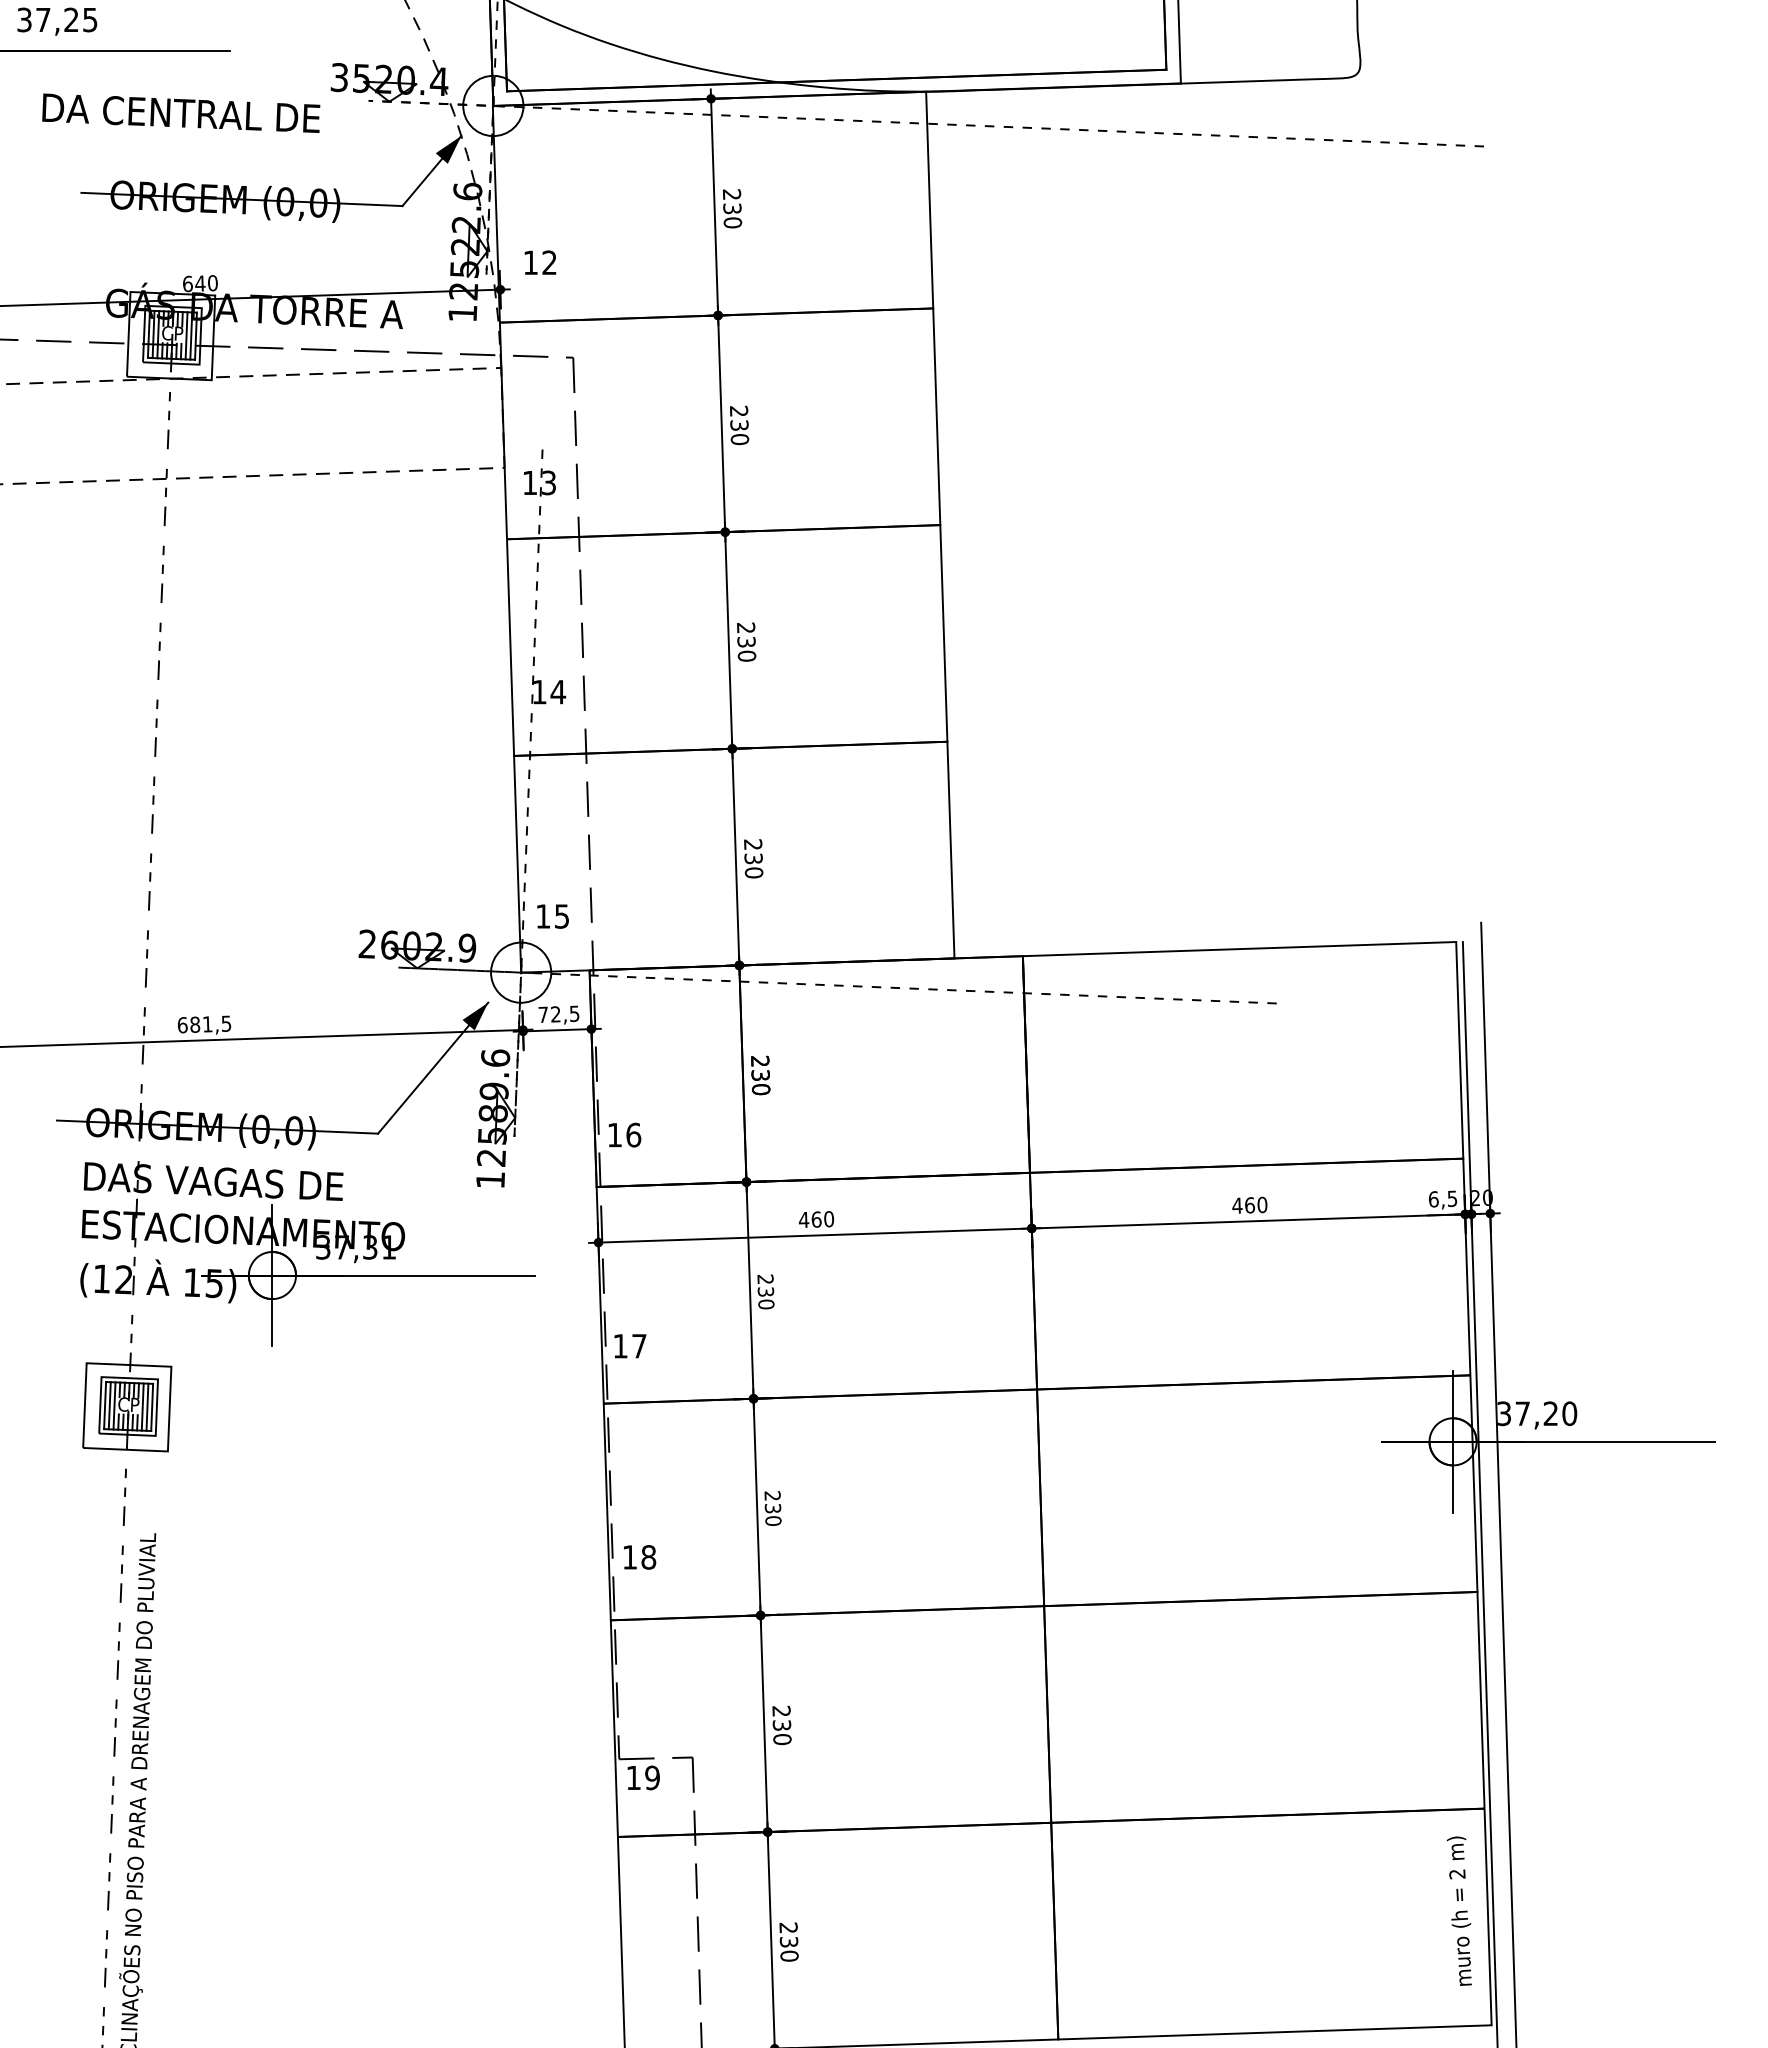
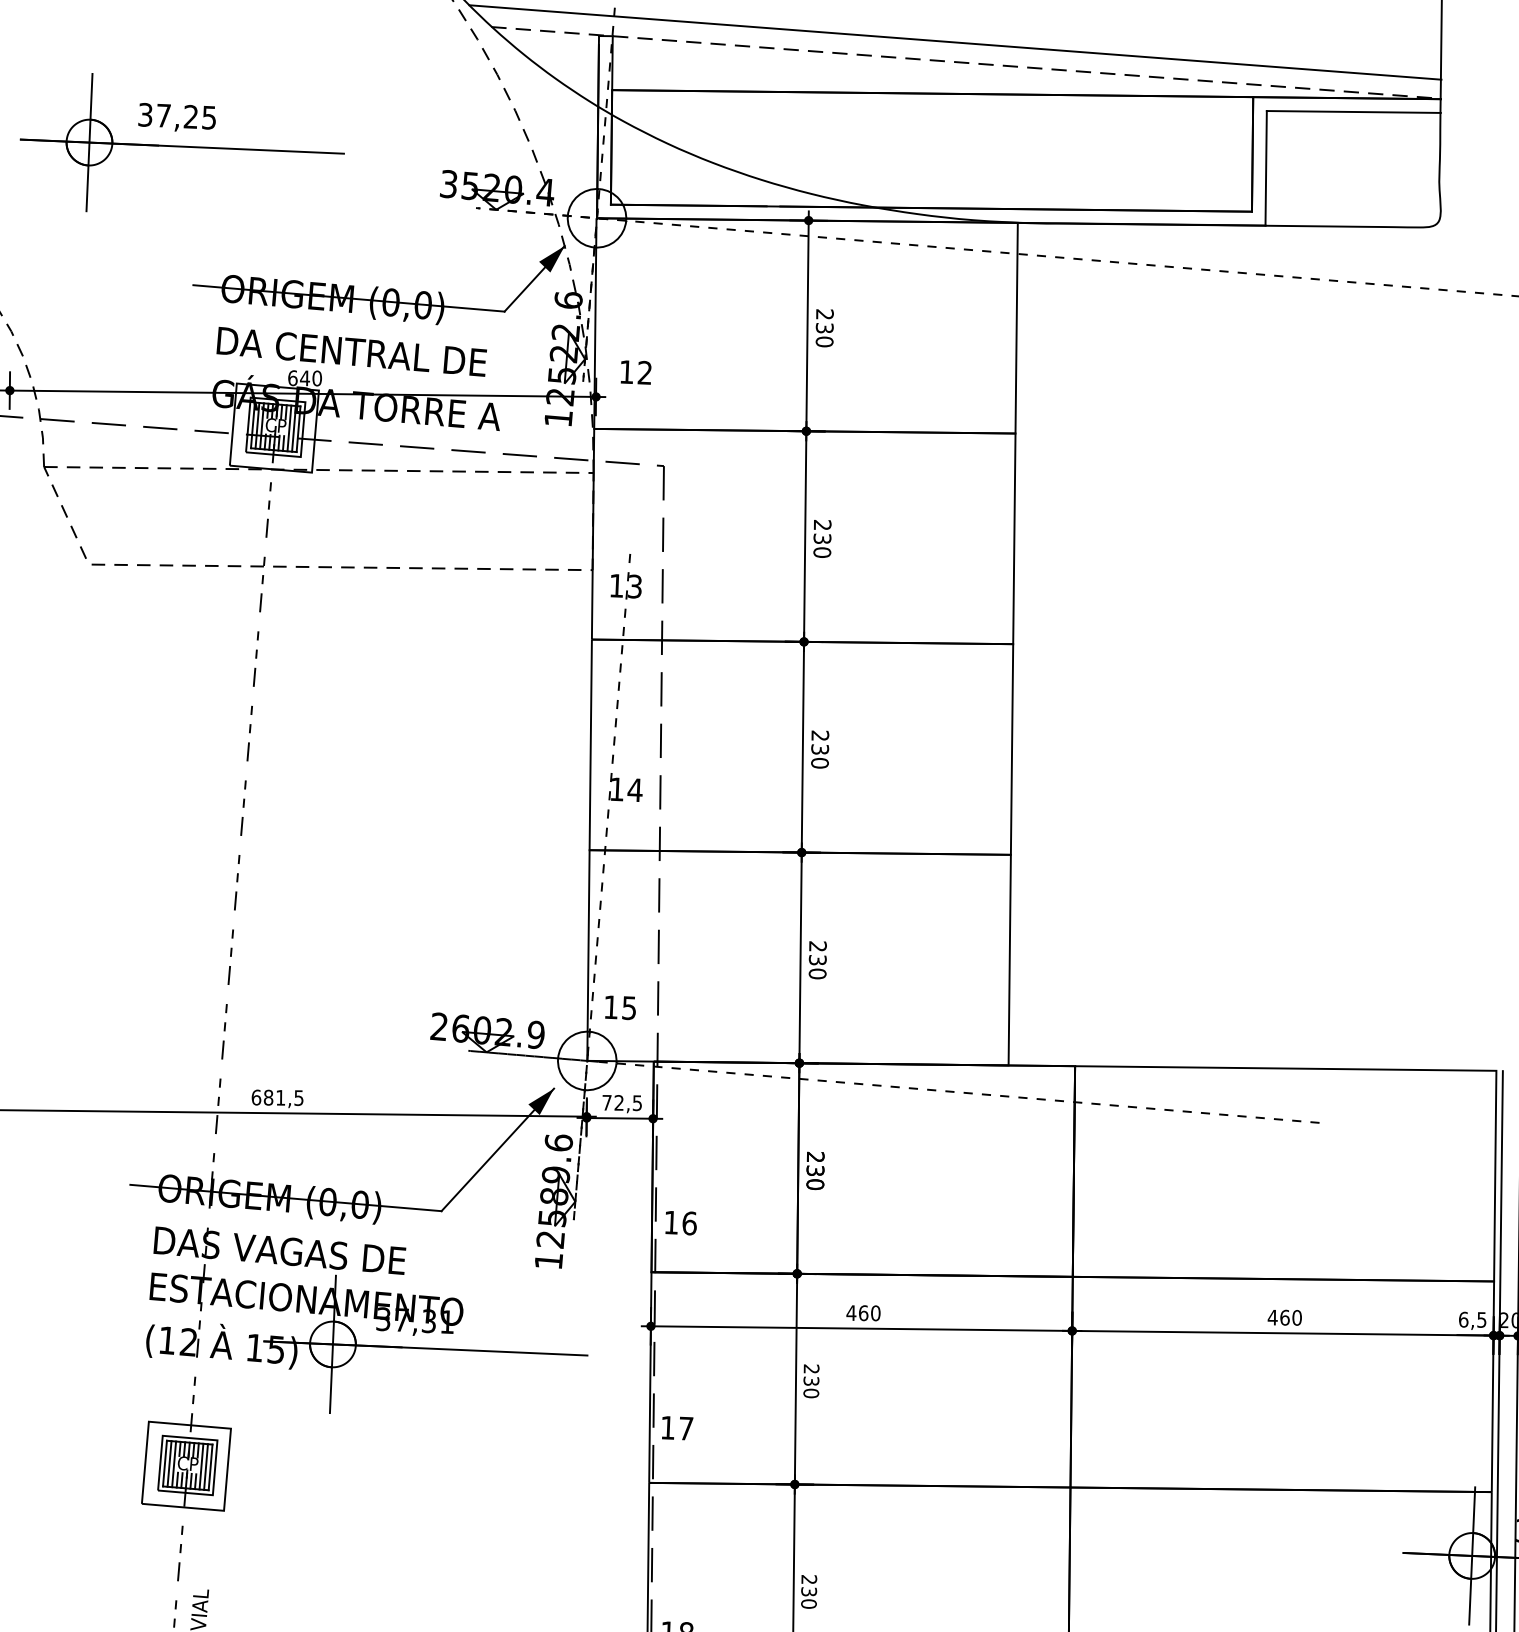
text: (181, 112) -> (352, 351), moved

